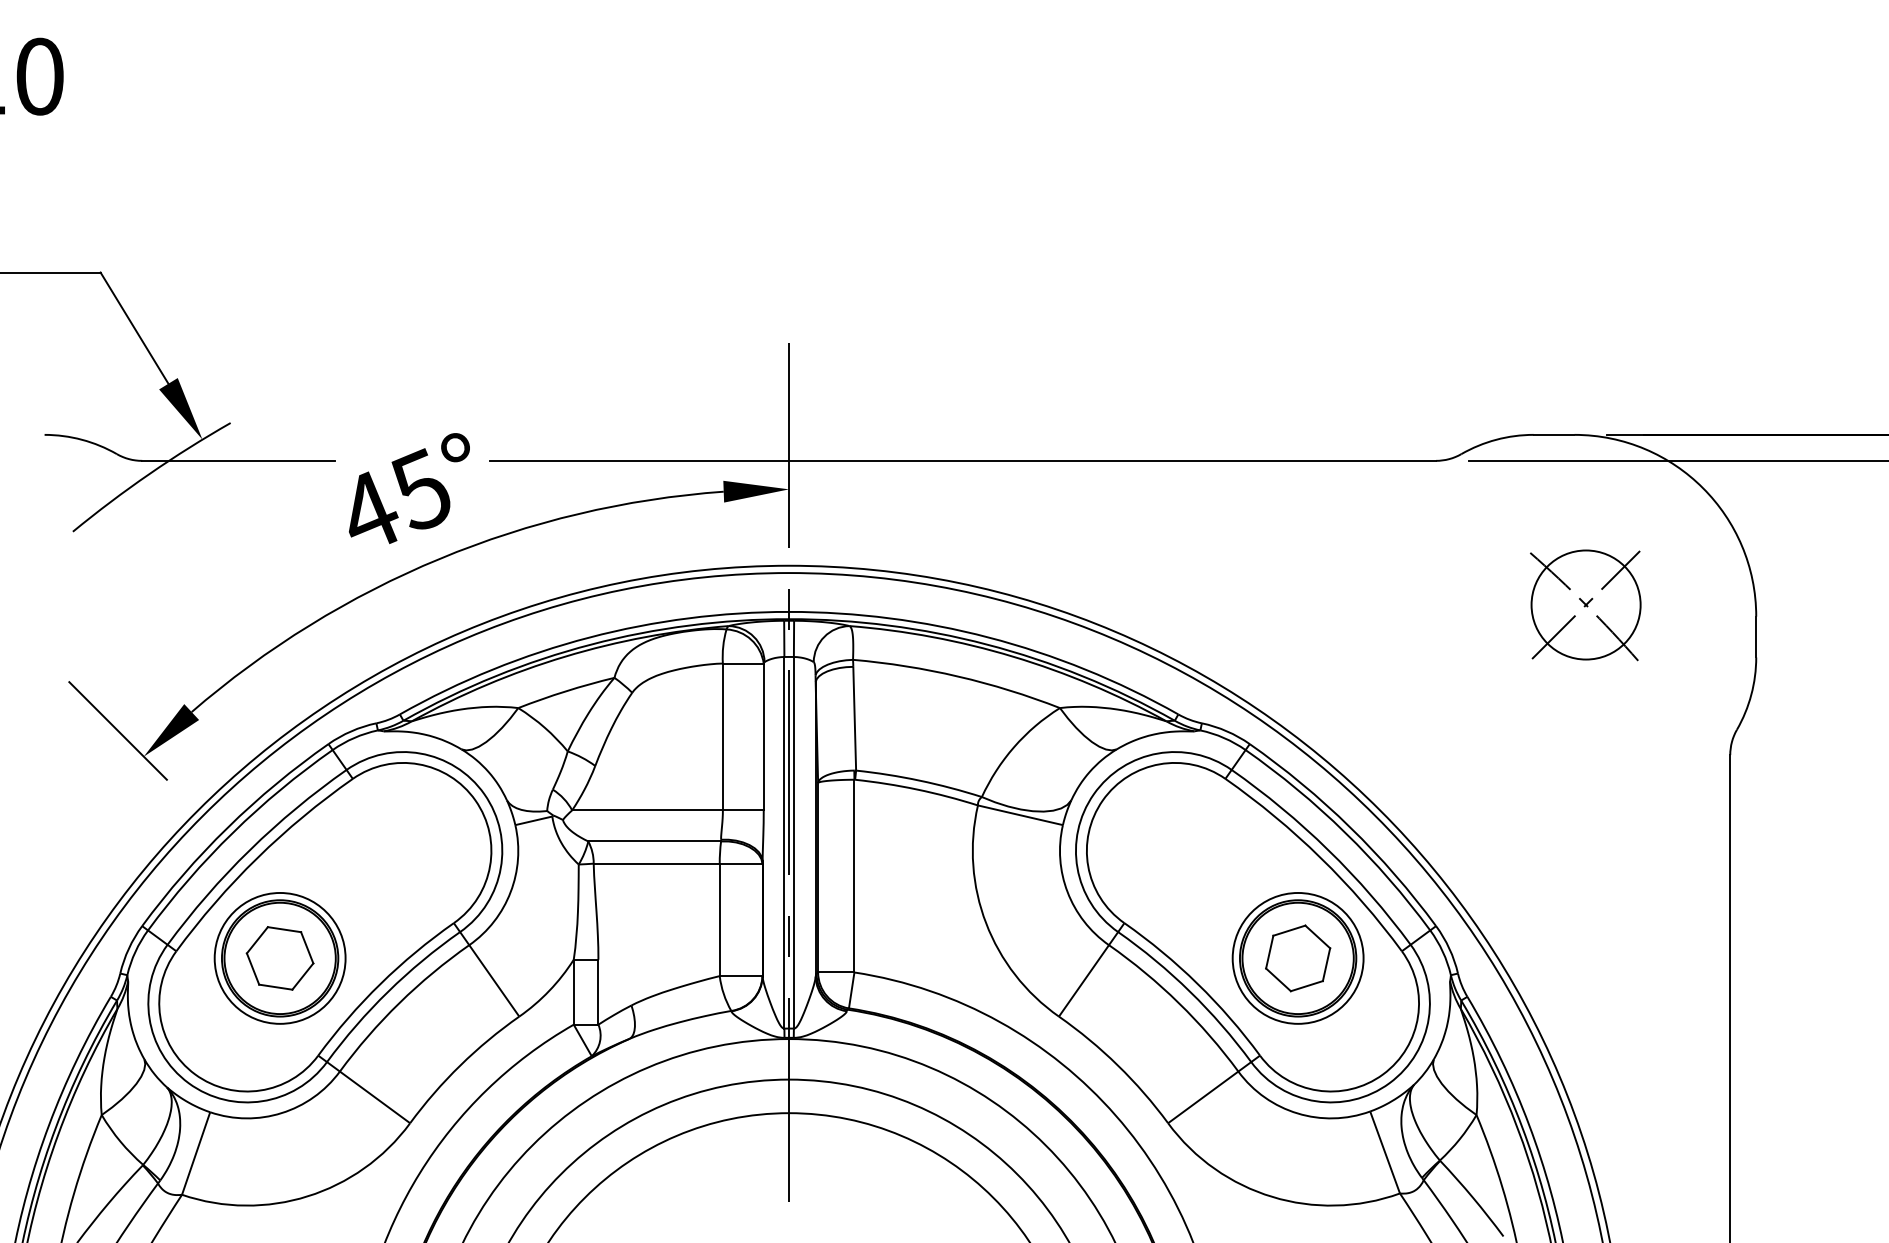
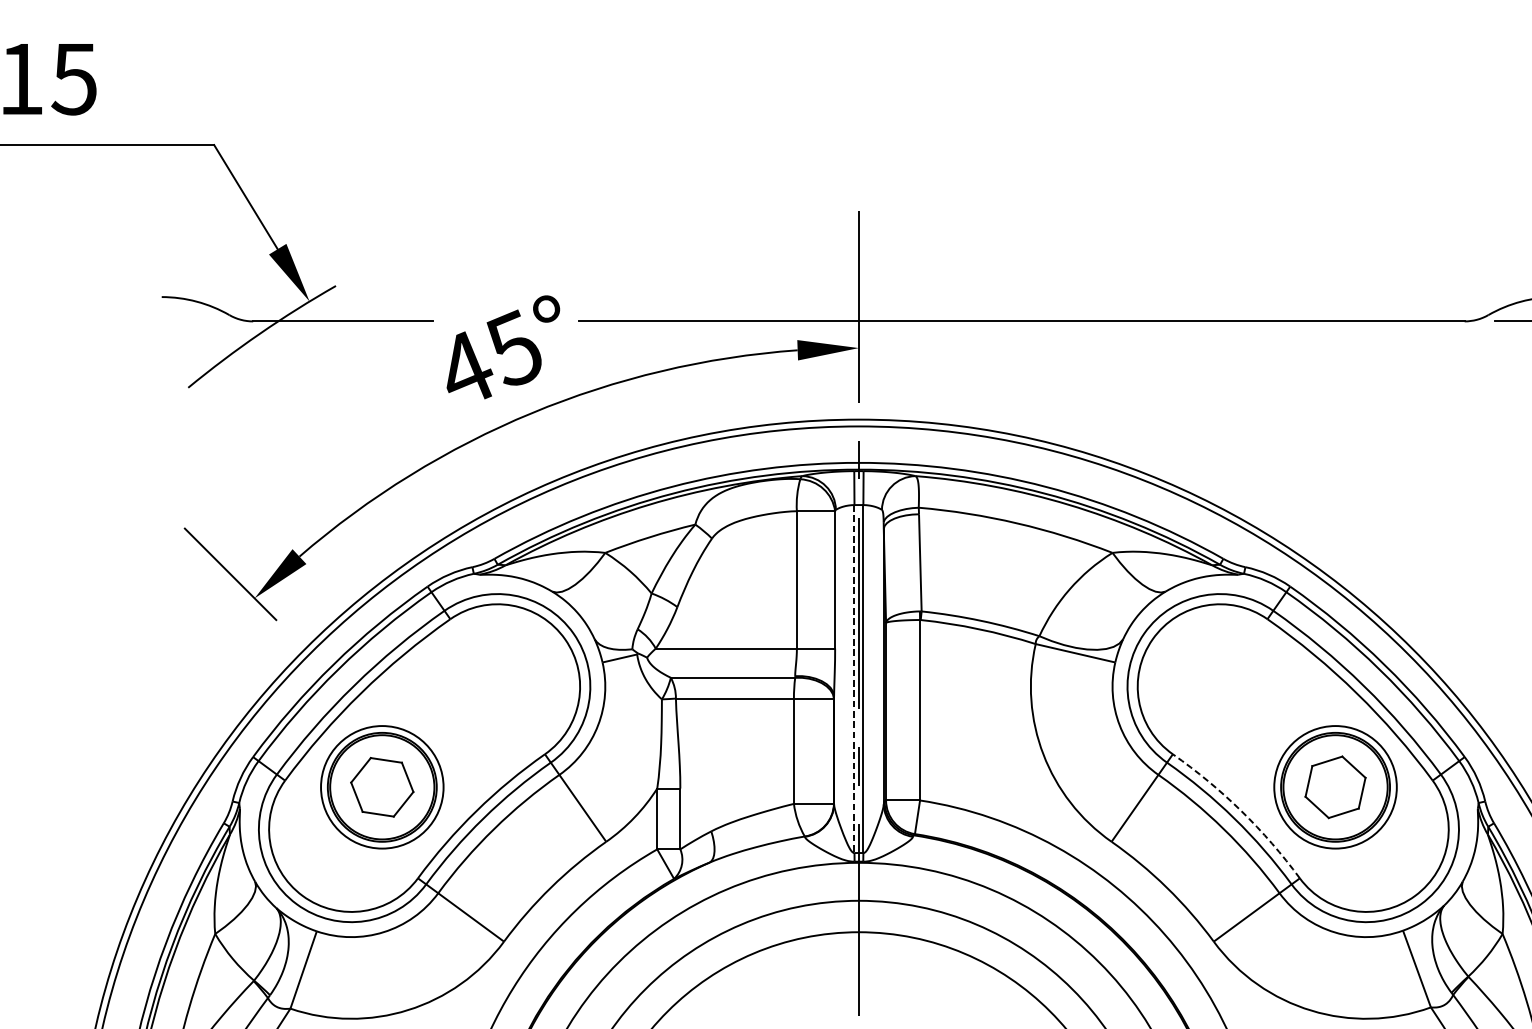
line: (784, 842) -> (854, 678), solid -> dashed
arc: (1197, 983) -> (1241, 810), solid -> dashed

